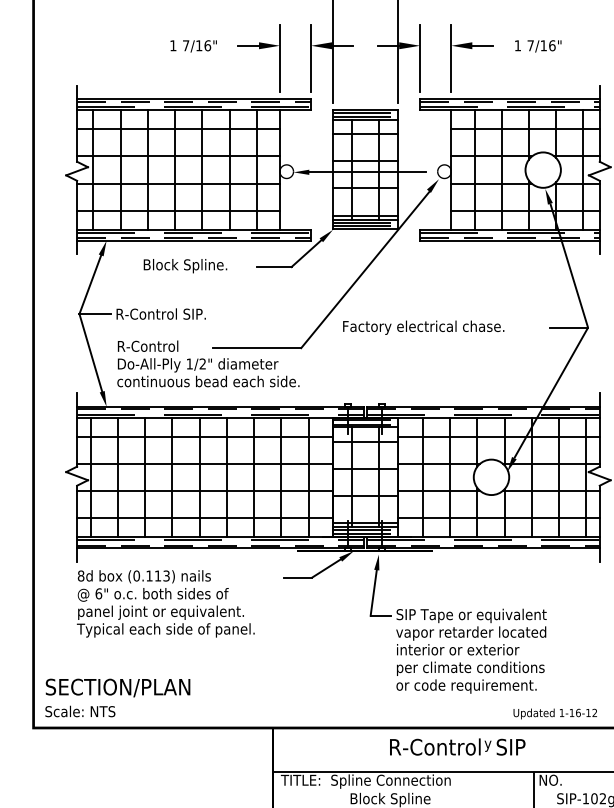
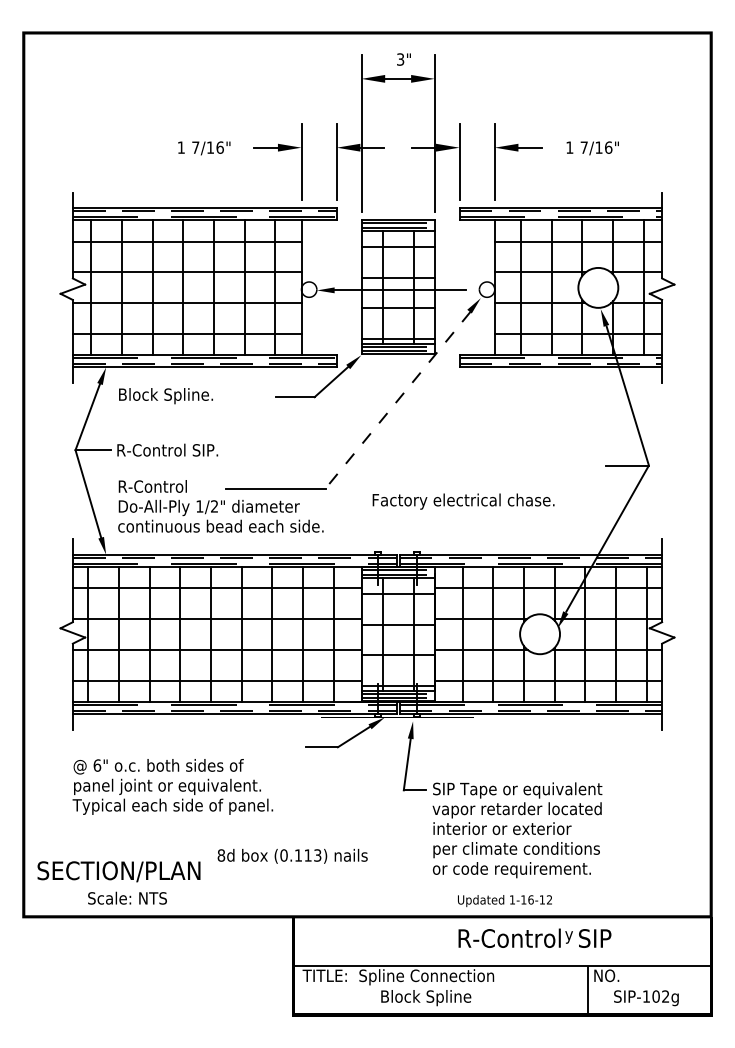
text: (185, 266) -> (165, 396), moved
line: (365, 270) -> (397, 400), solid -> dashed
text: (423, 327) -> (463, 501), moved
text: (144, 576) -> (292, 855), moved
text: (80, 710) -> (127, 897), moved
text: (554, 714) -> (504, 901), moved
text: (457, 746) -> (534, 937), moved

